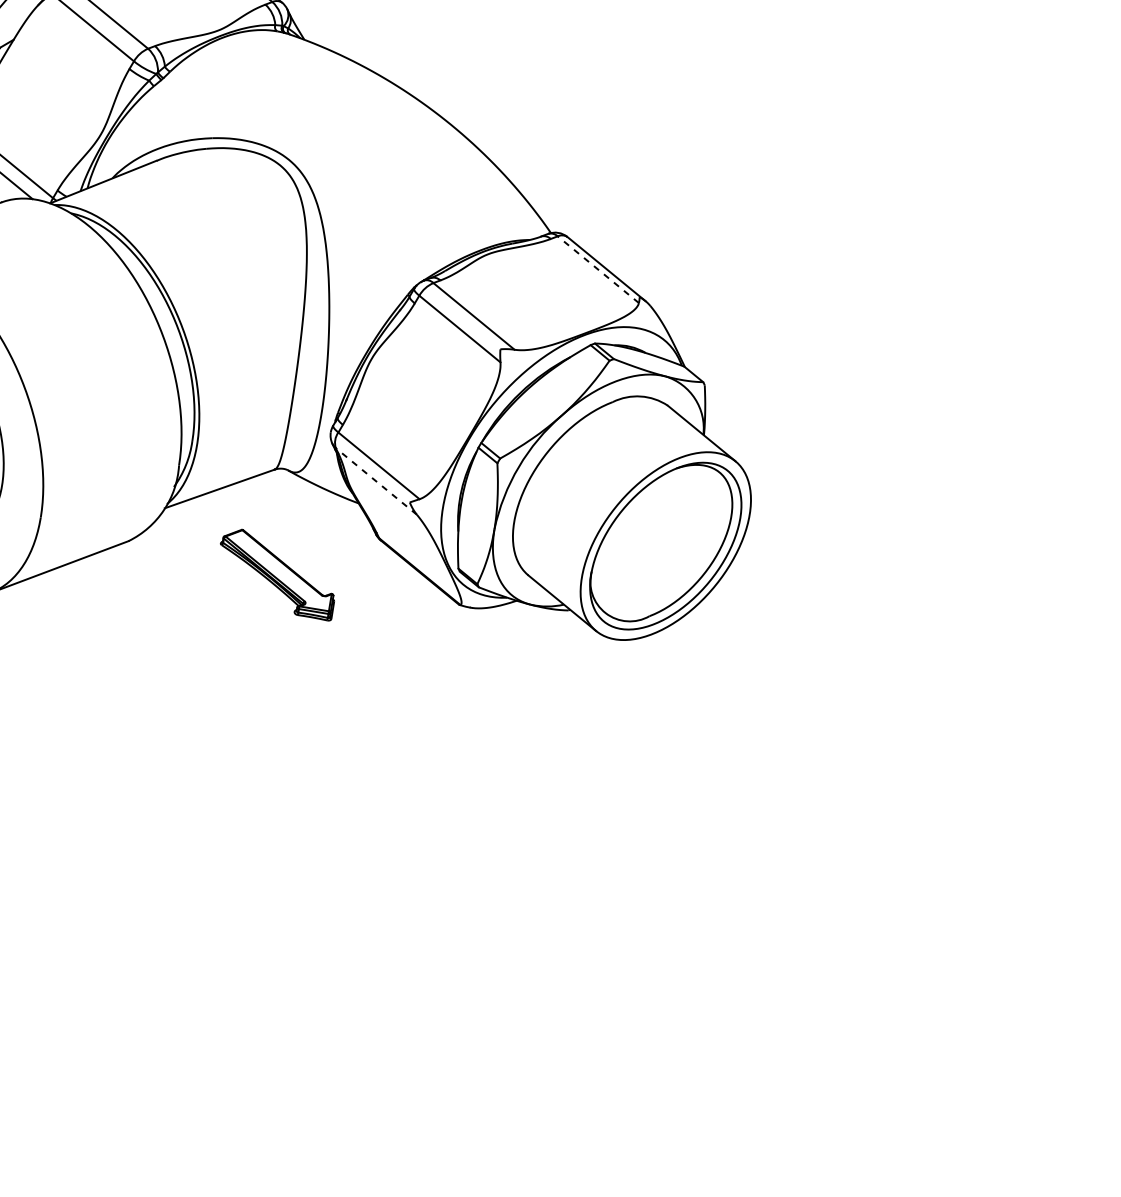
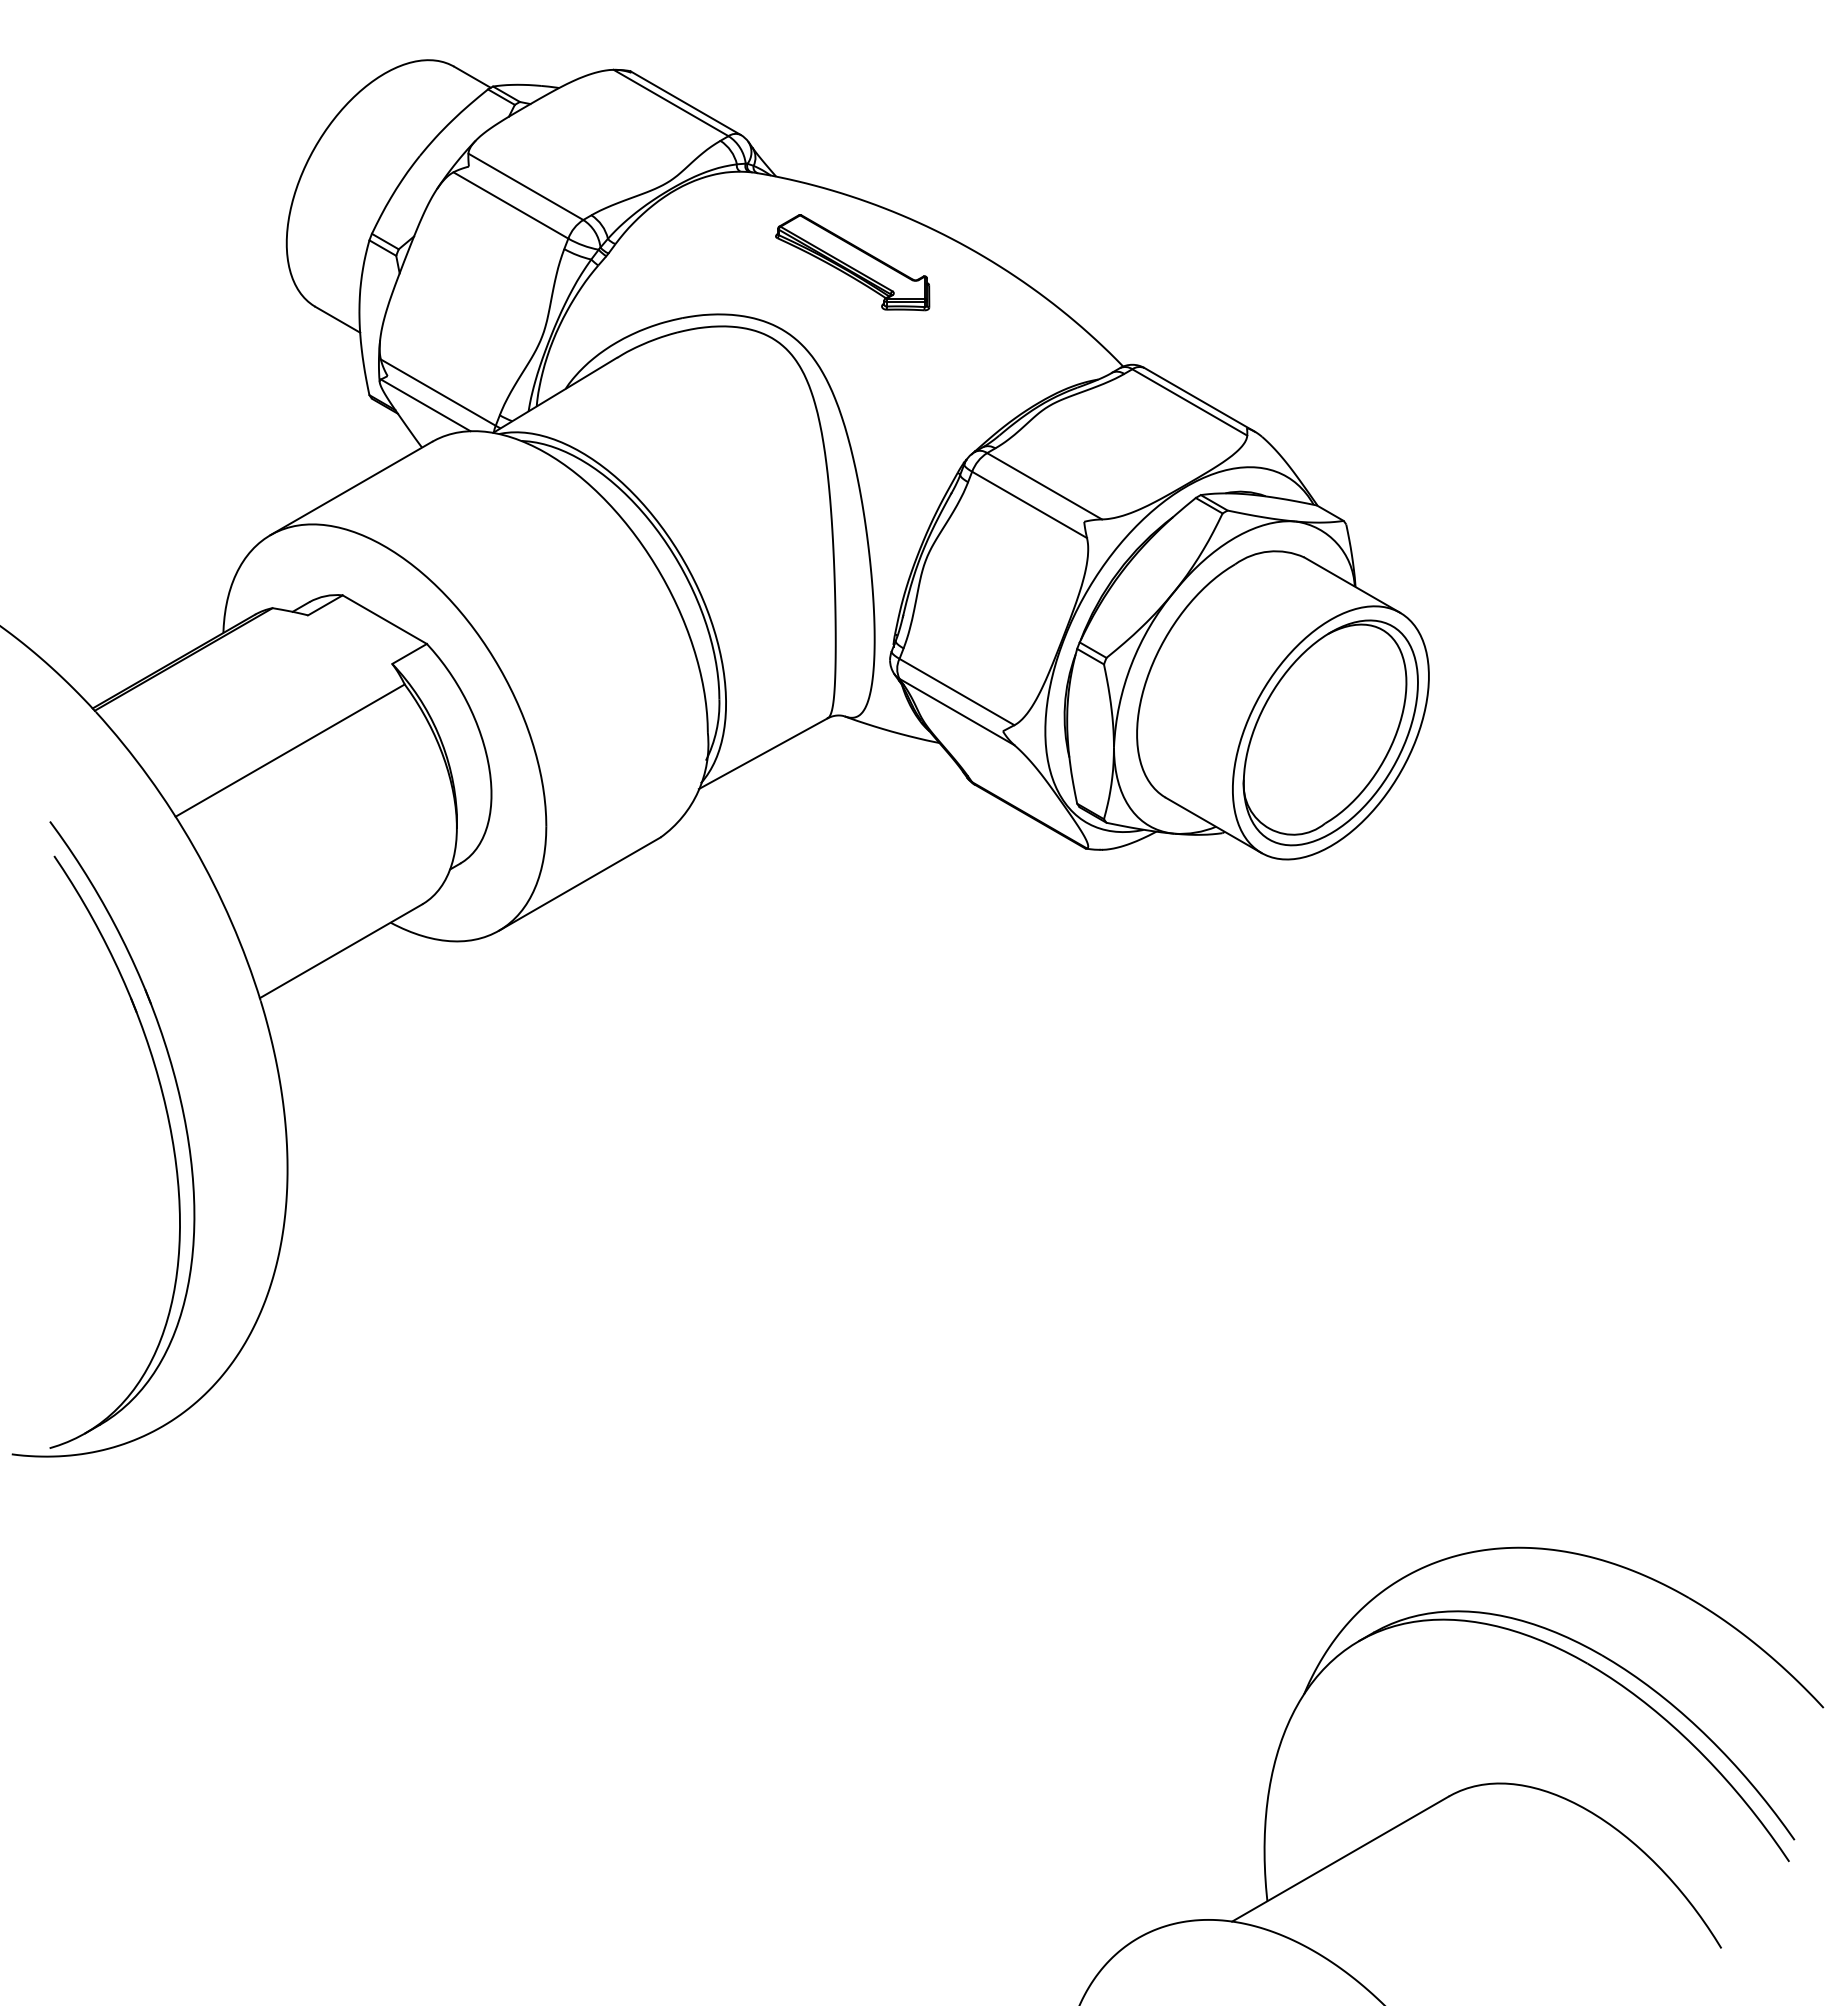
line: (598, 269) -> (1189, 402), dashed -> solid
line: (376, 480) -> (956, 711), dashed -> solid
part: (277, 573) -> (852, 262), moved

